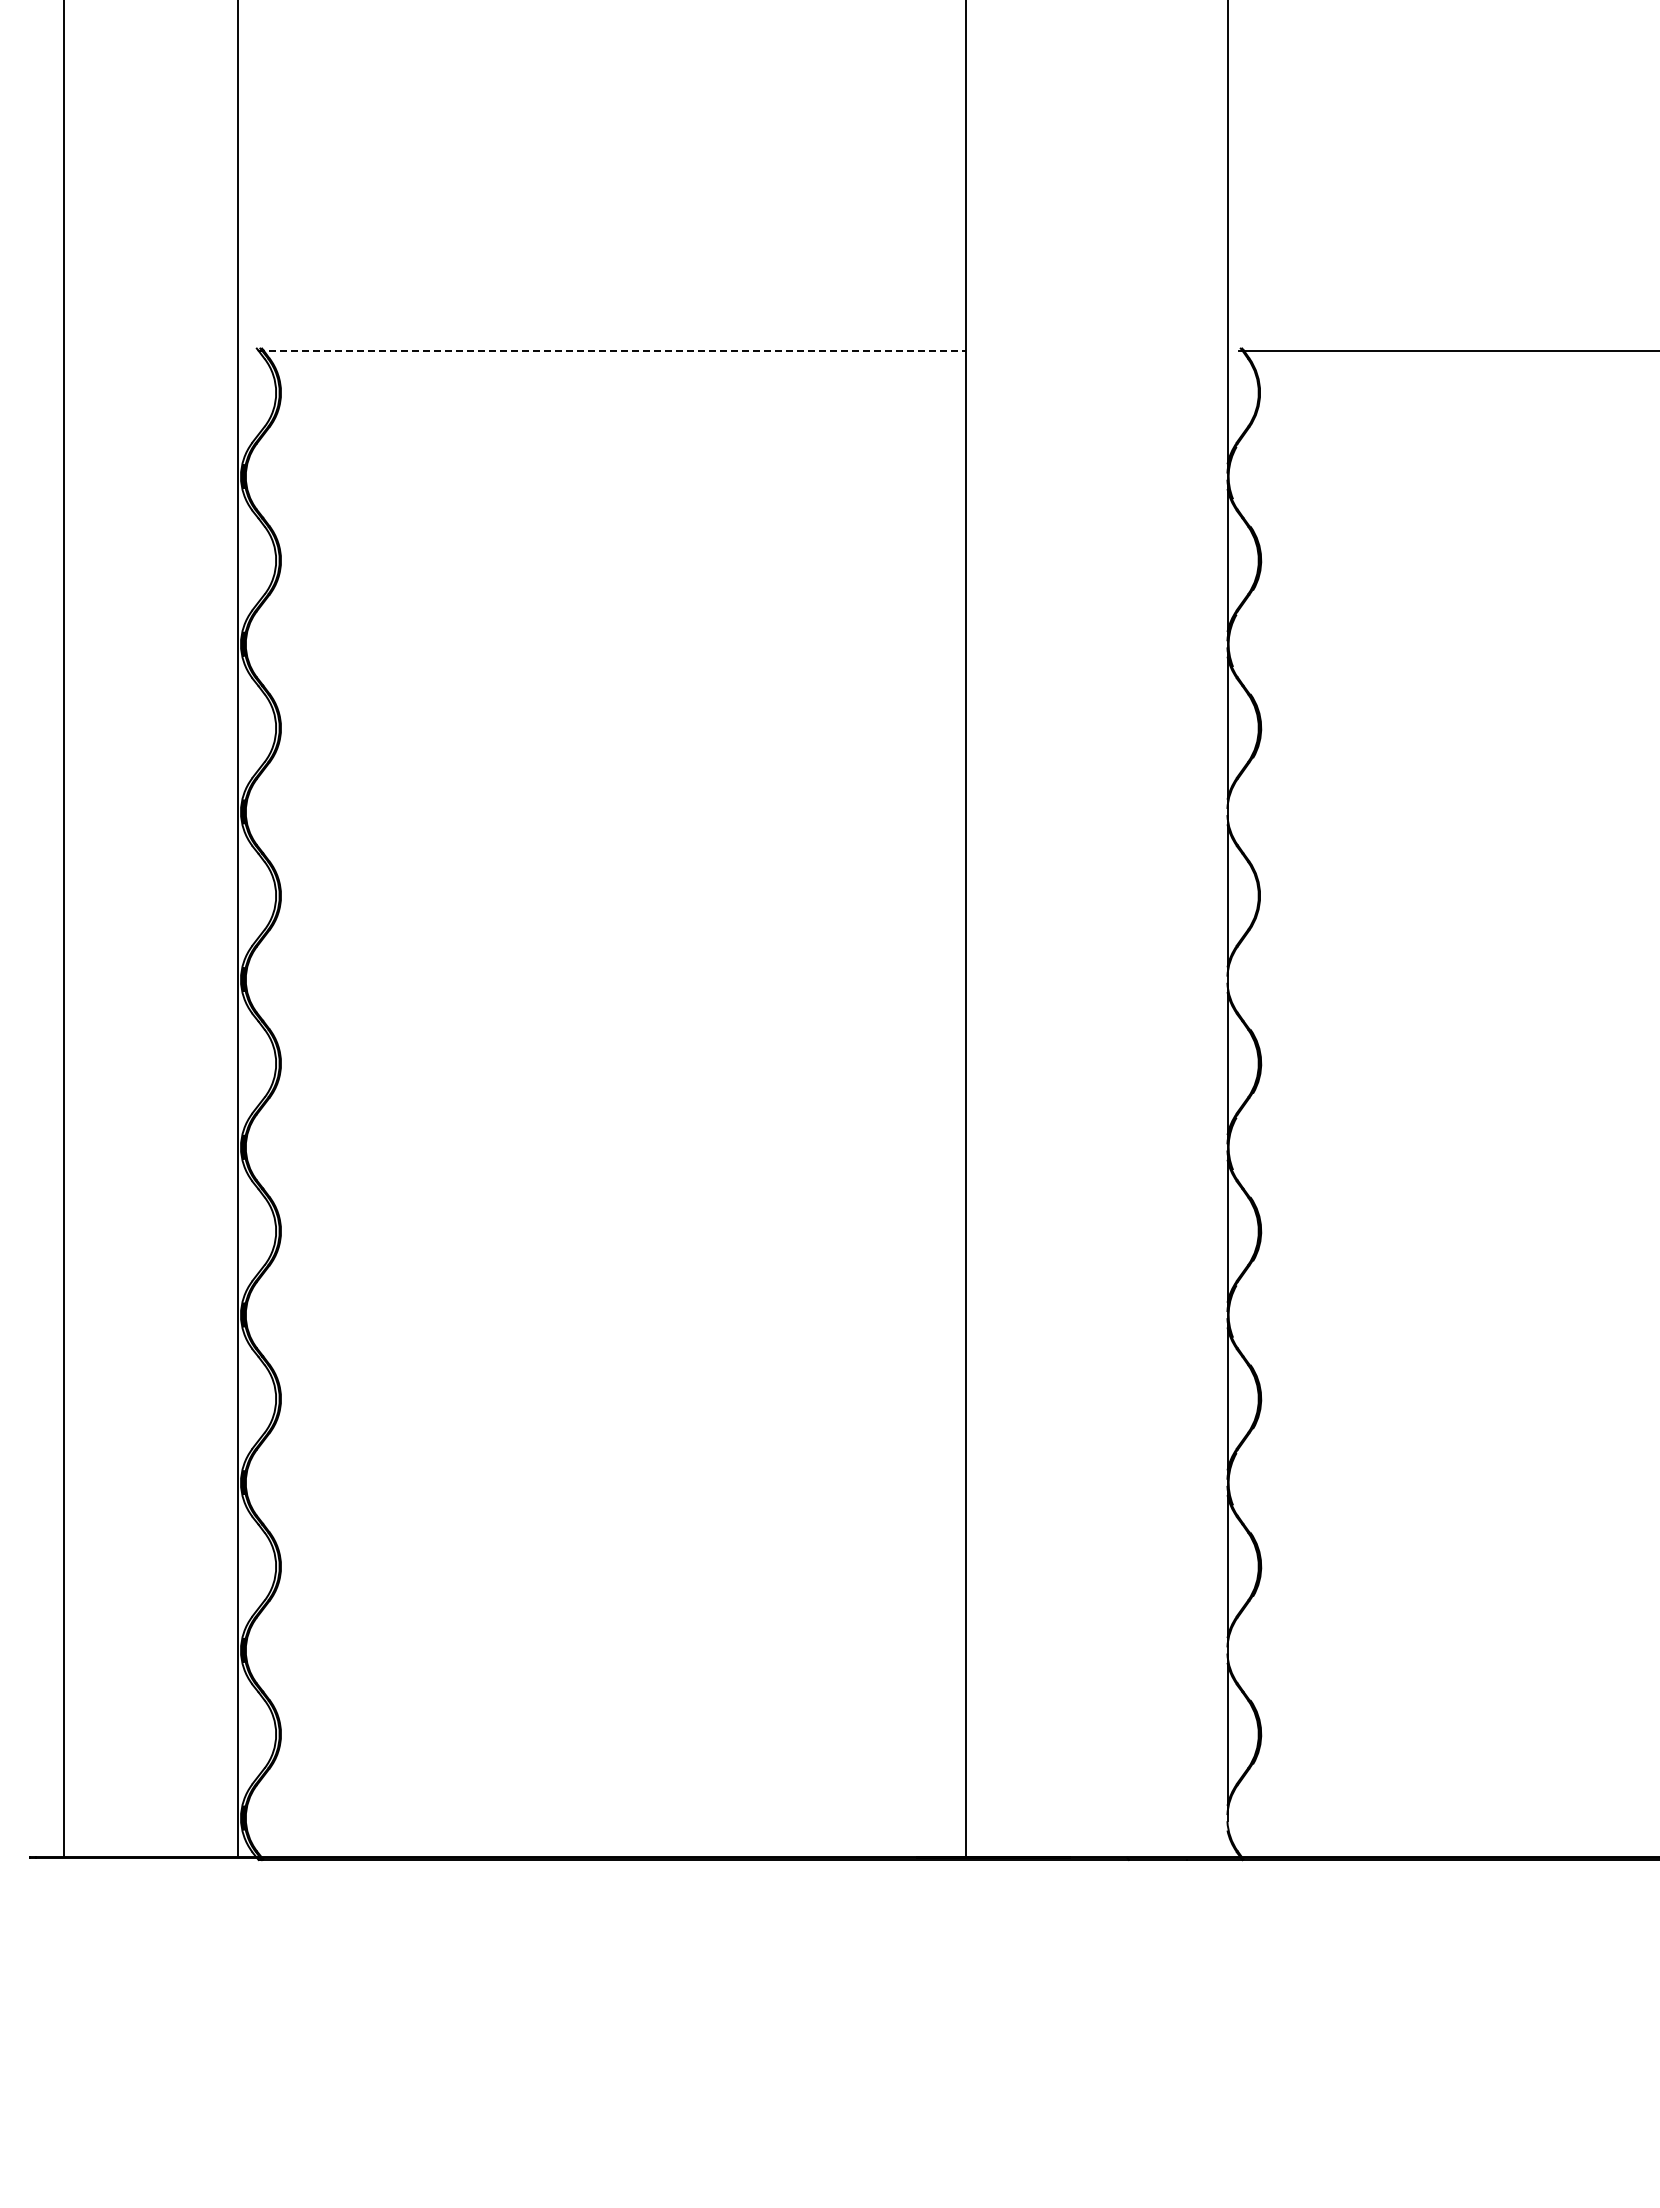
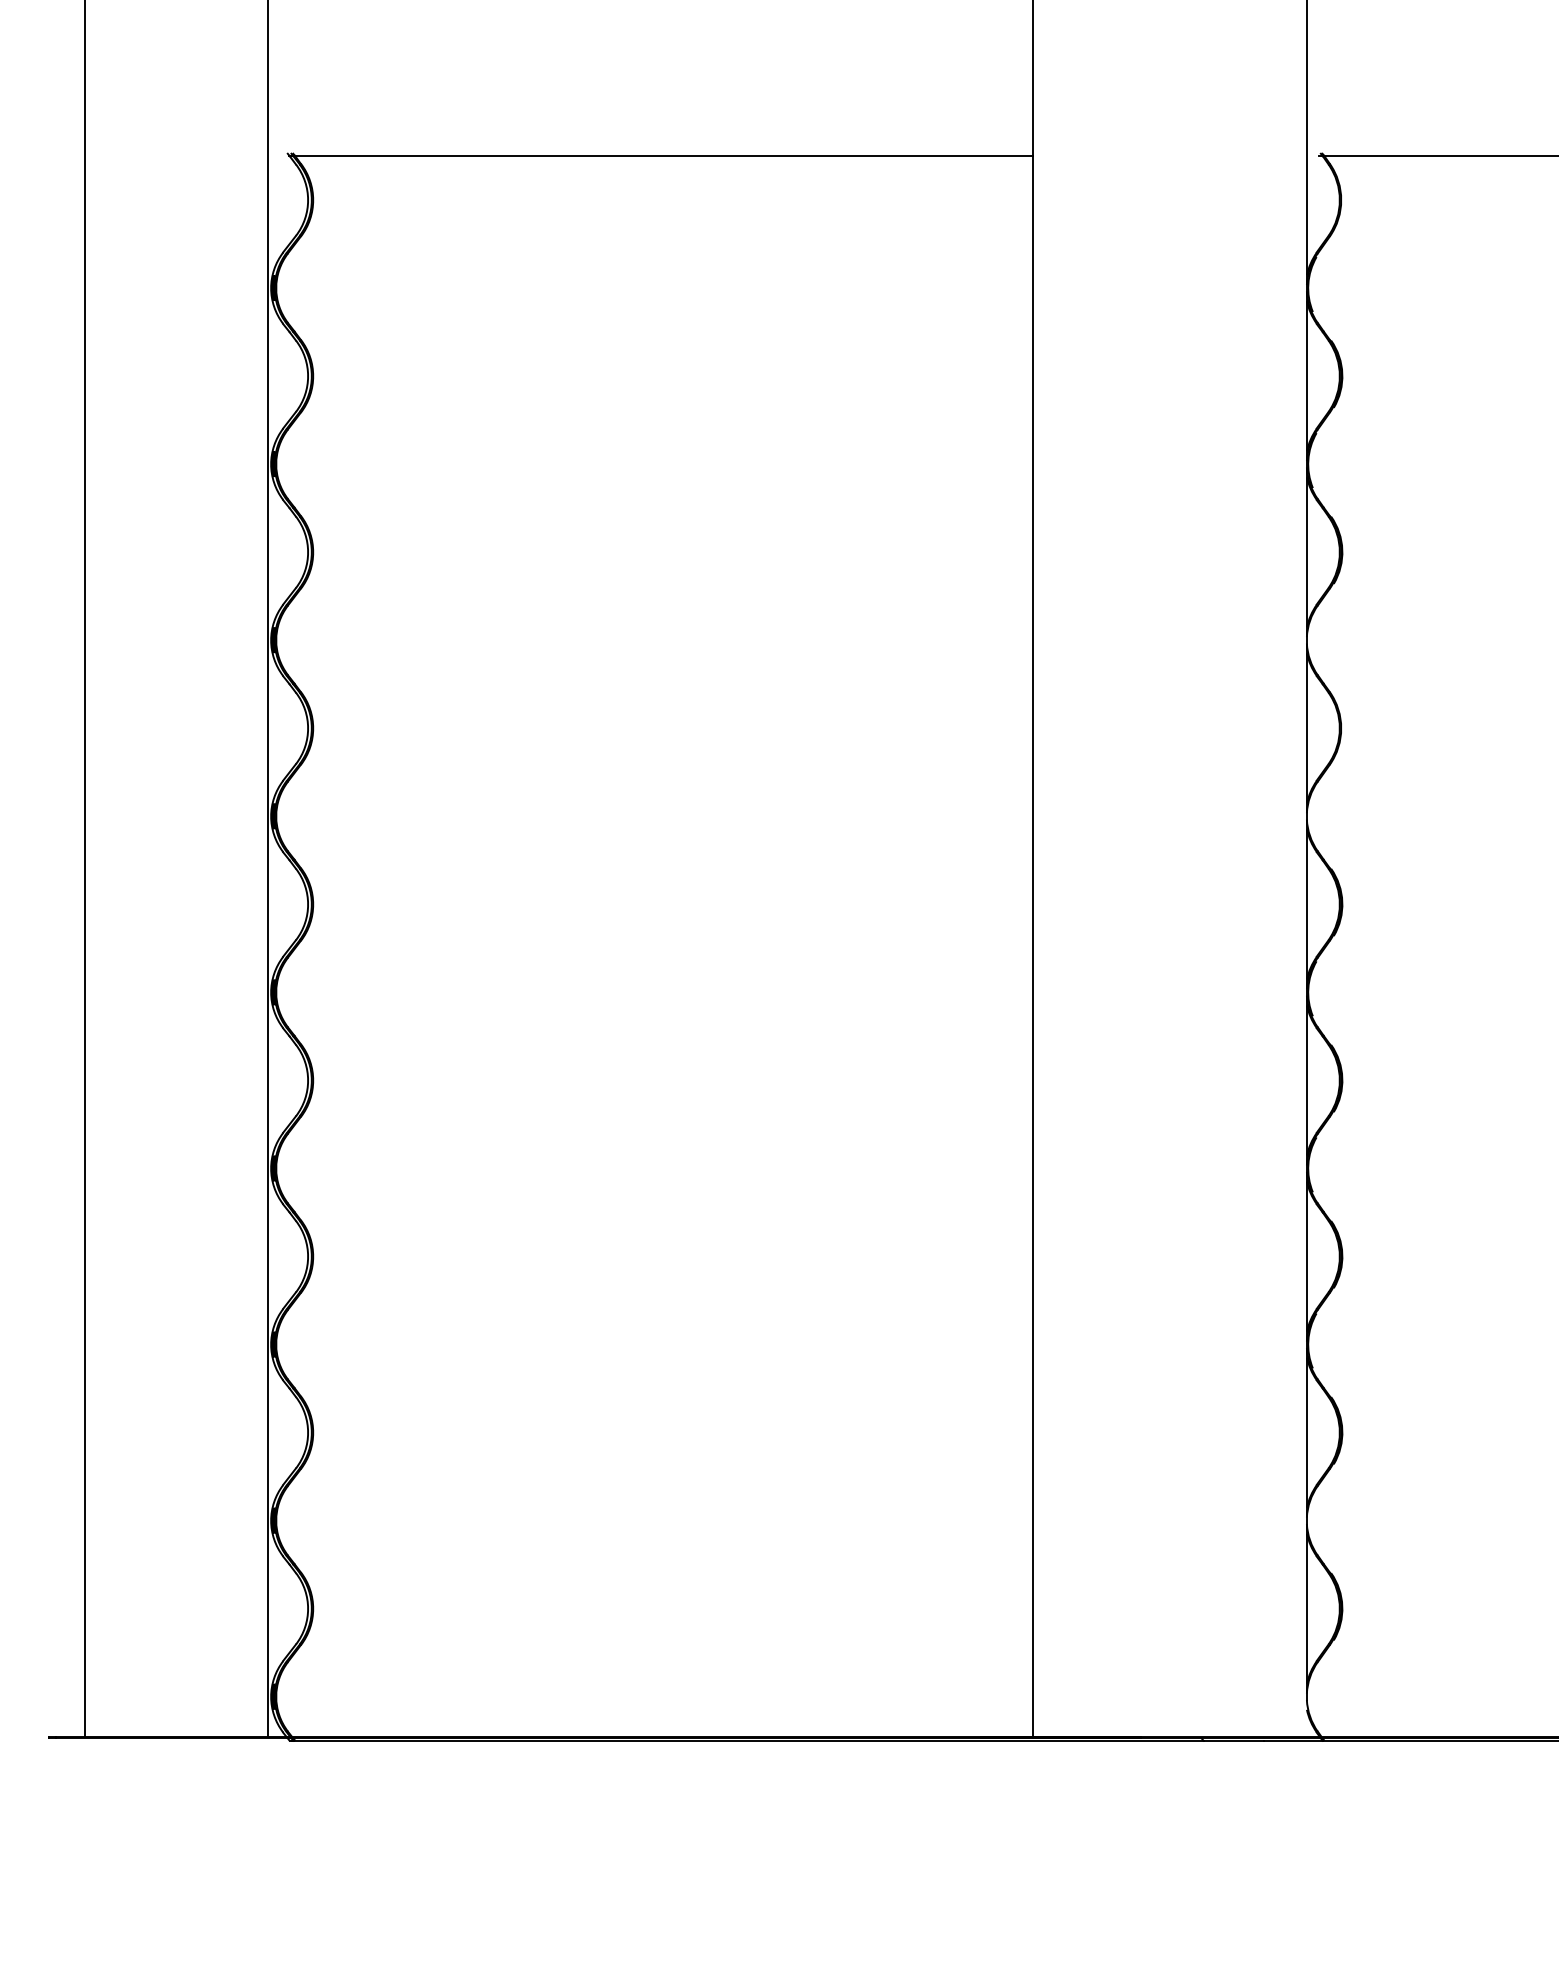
line: (612, 350) -> (661, 155), dashed -> solid

